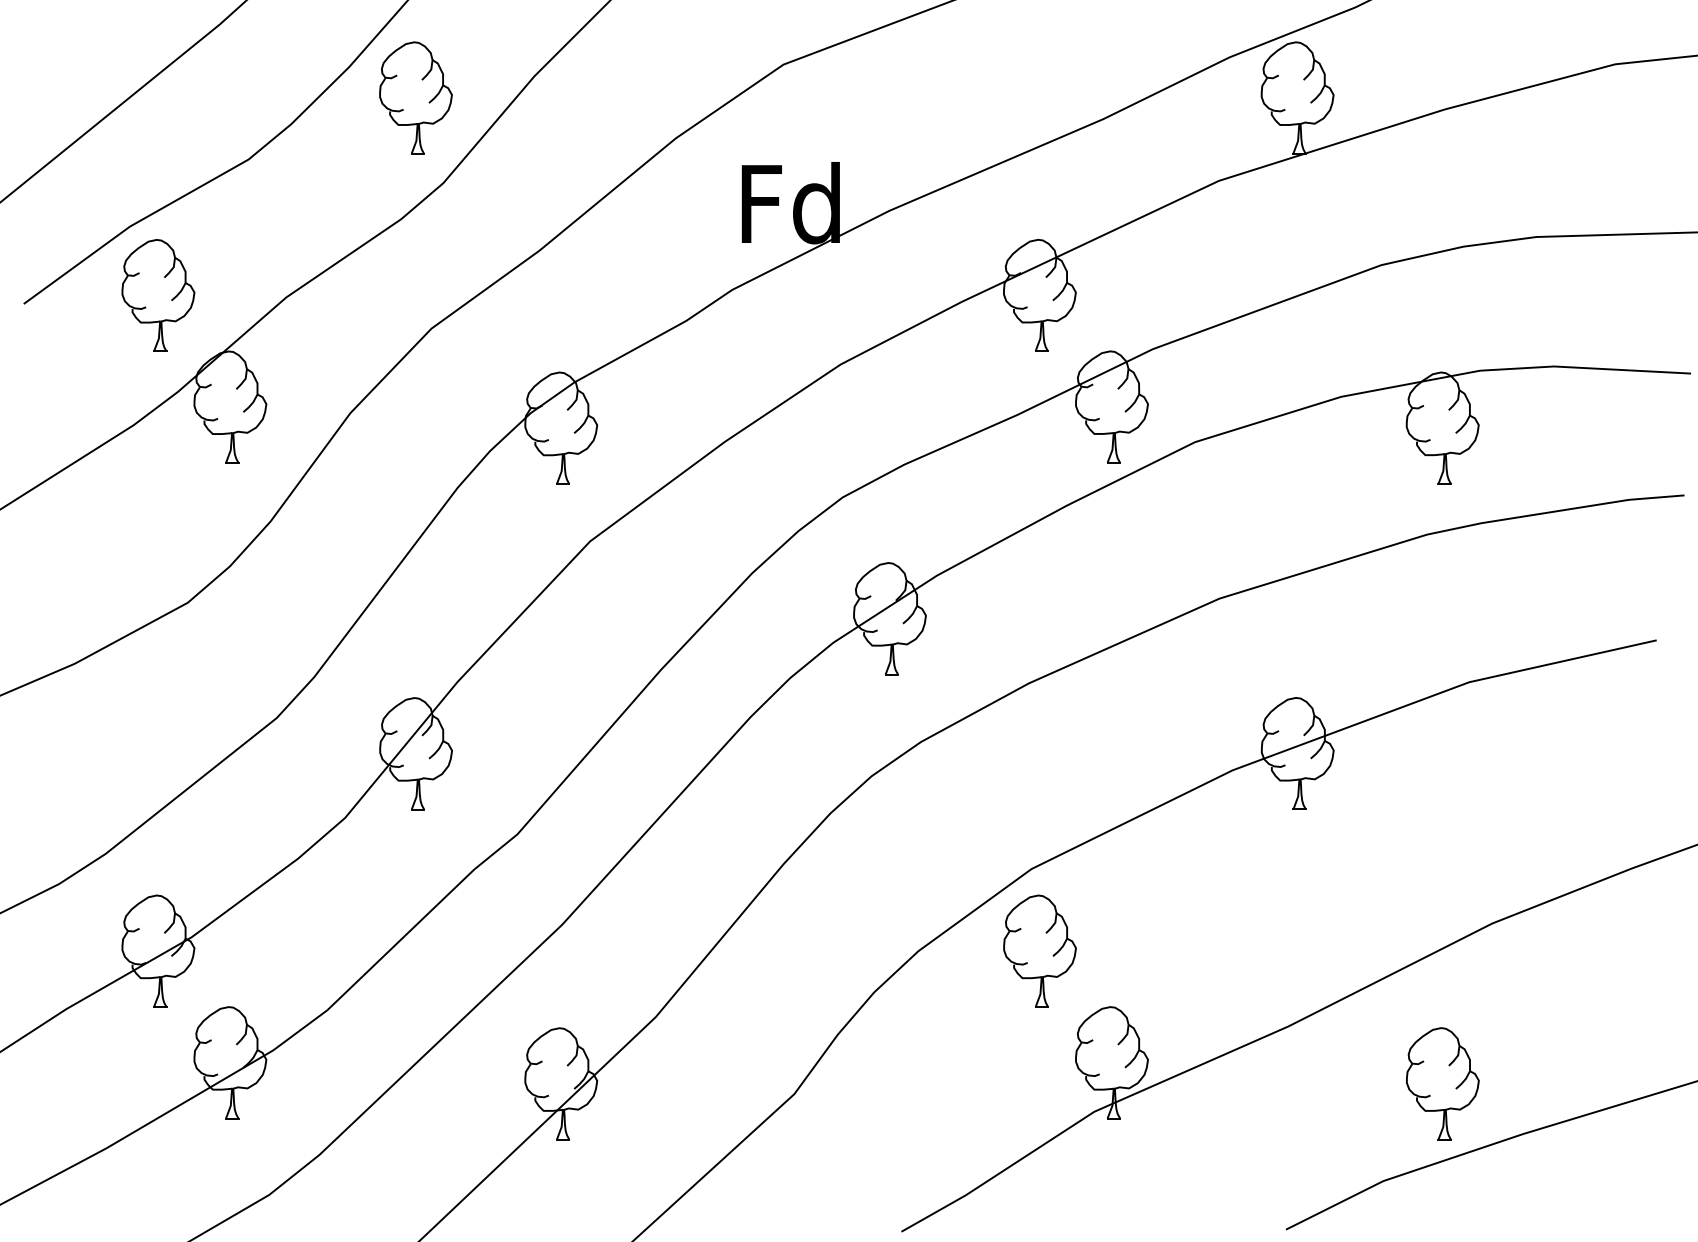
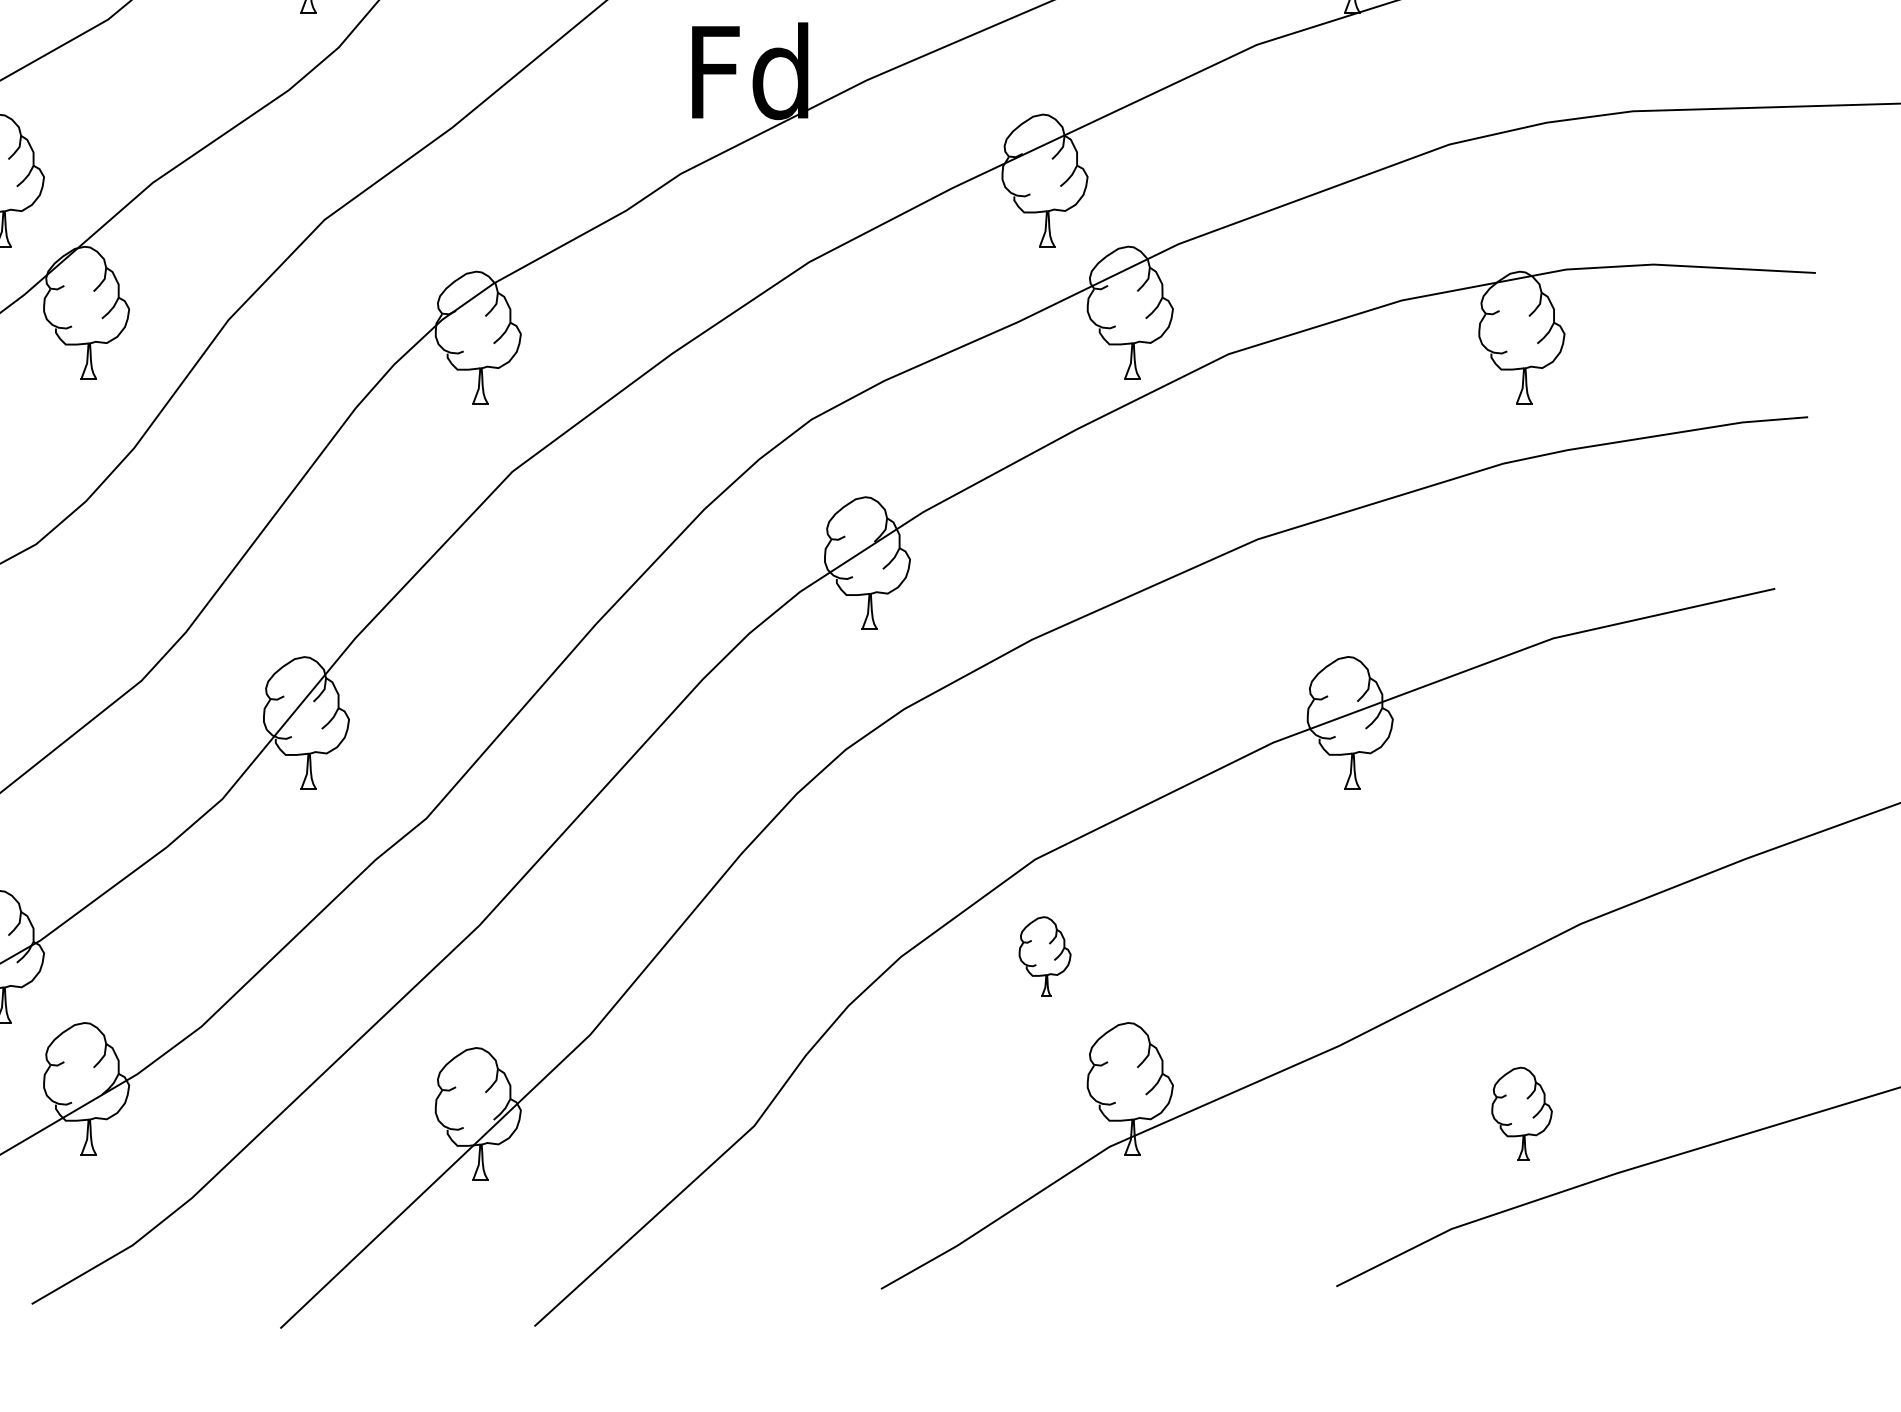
part: (1039, 950) -> (1044, 955), size x0.6
part: (1442, 1083) -> (1521, 1113), size x0.7

